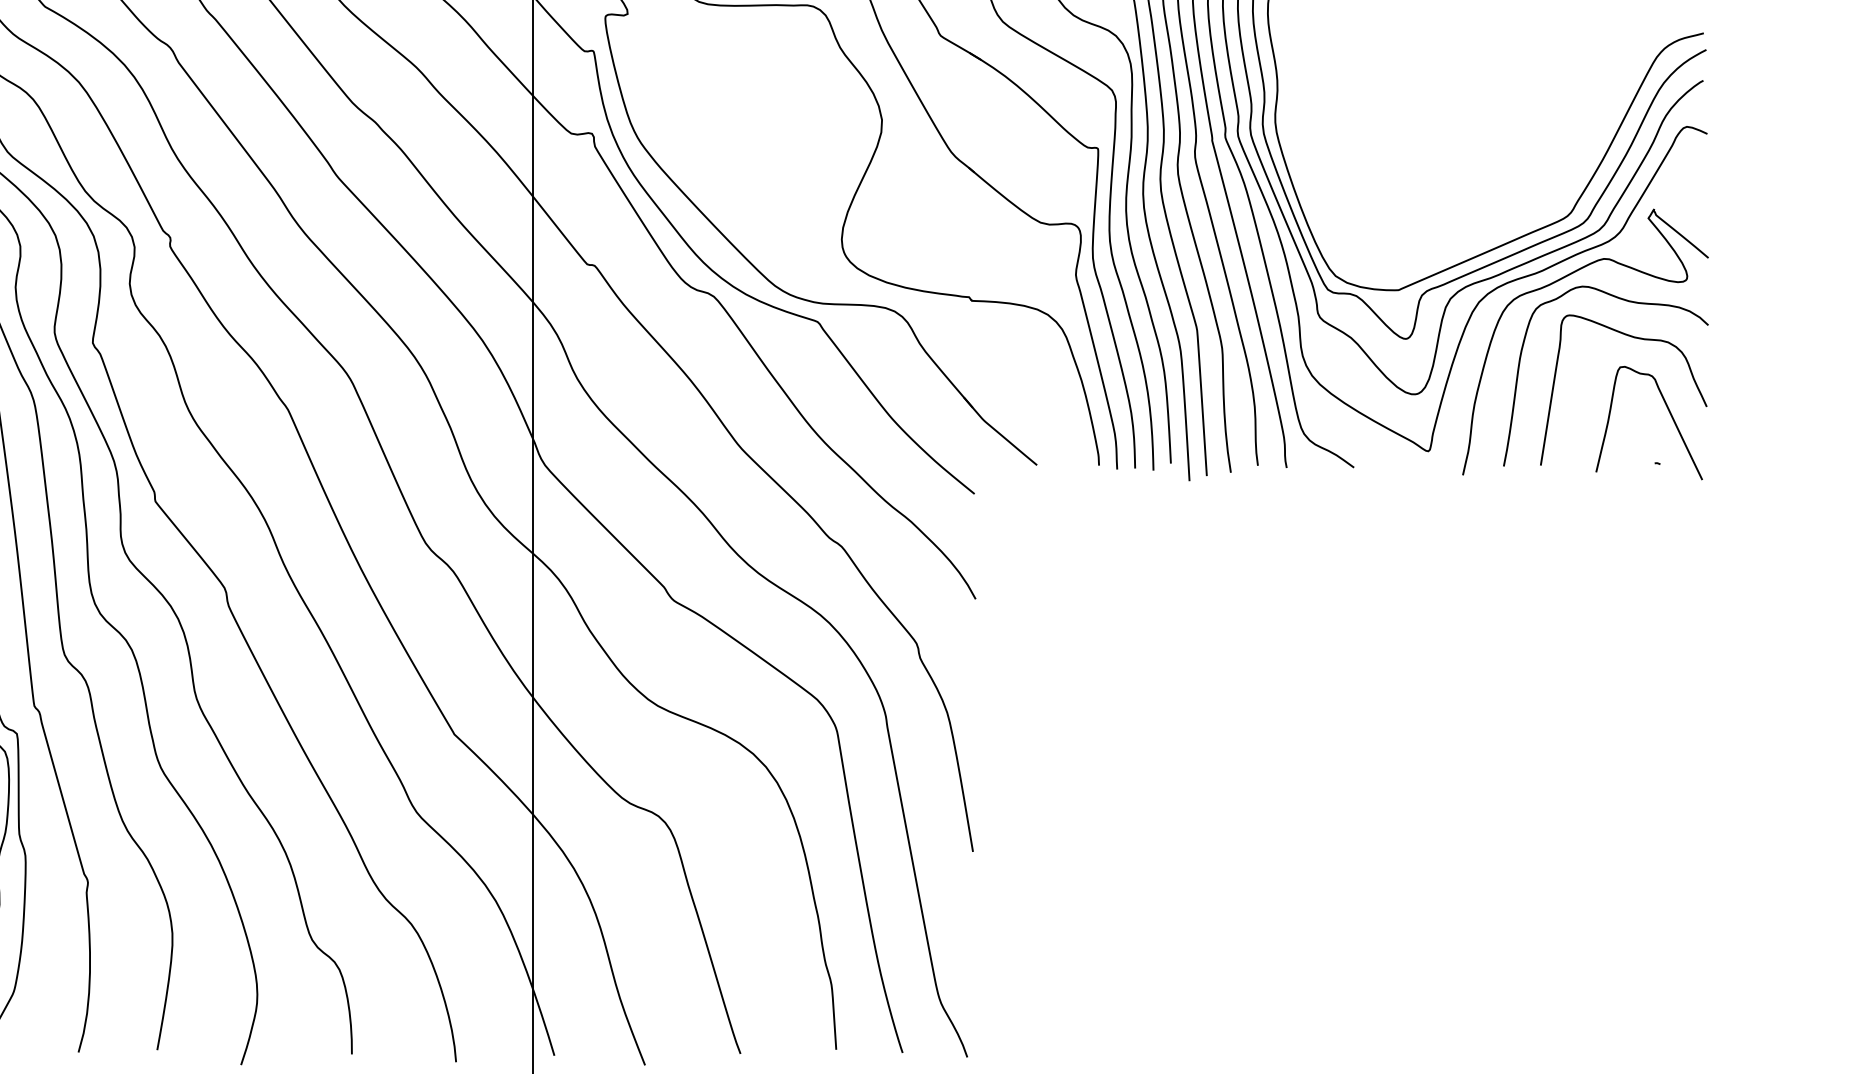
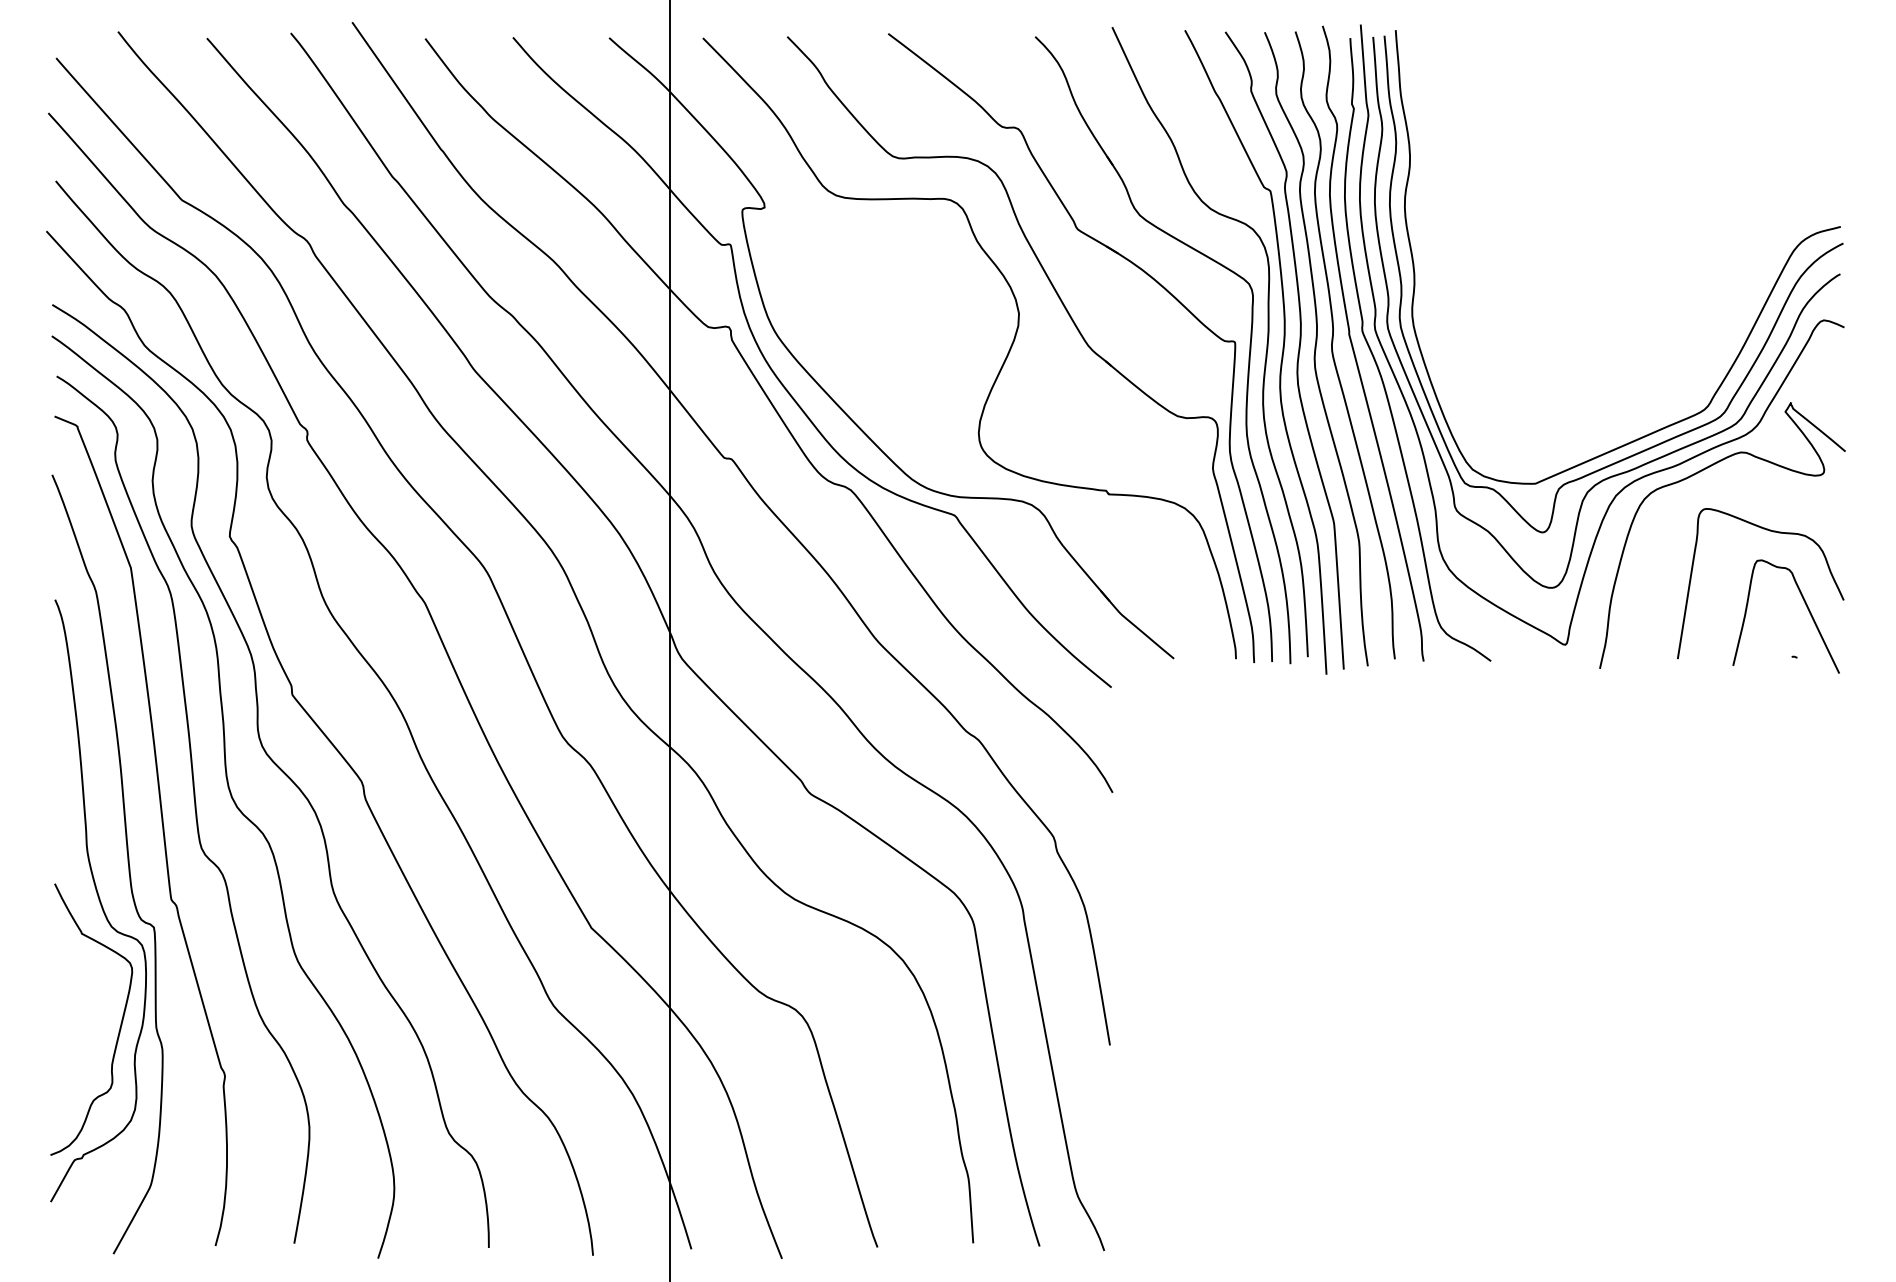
curve: (1627, 301) -> (1764, 495), removed

